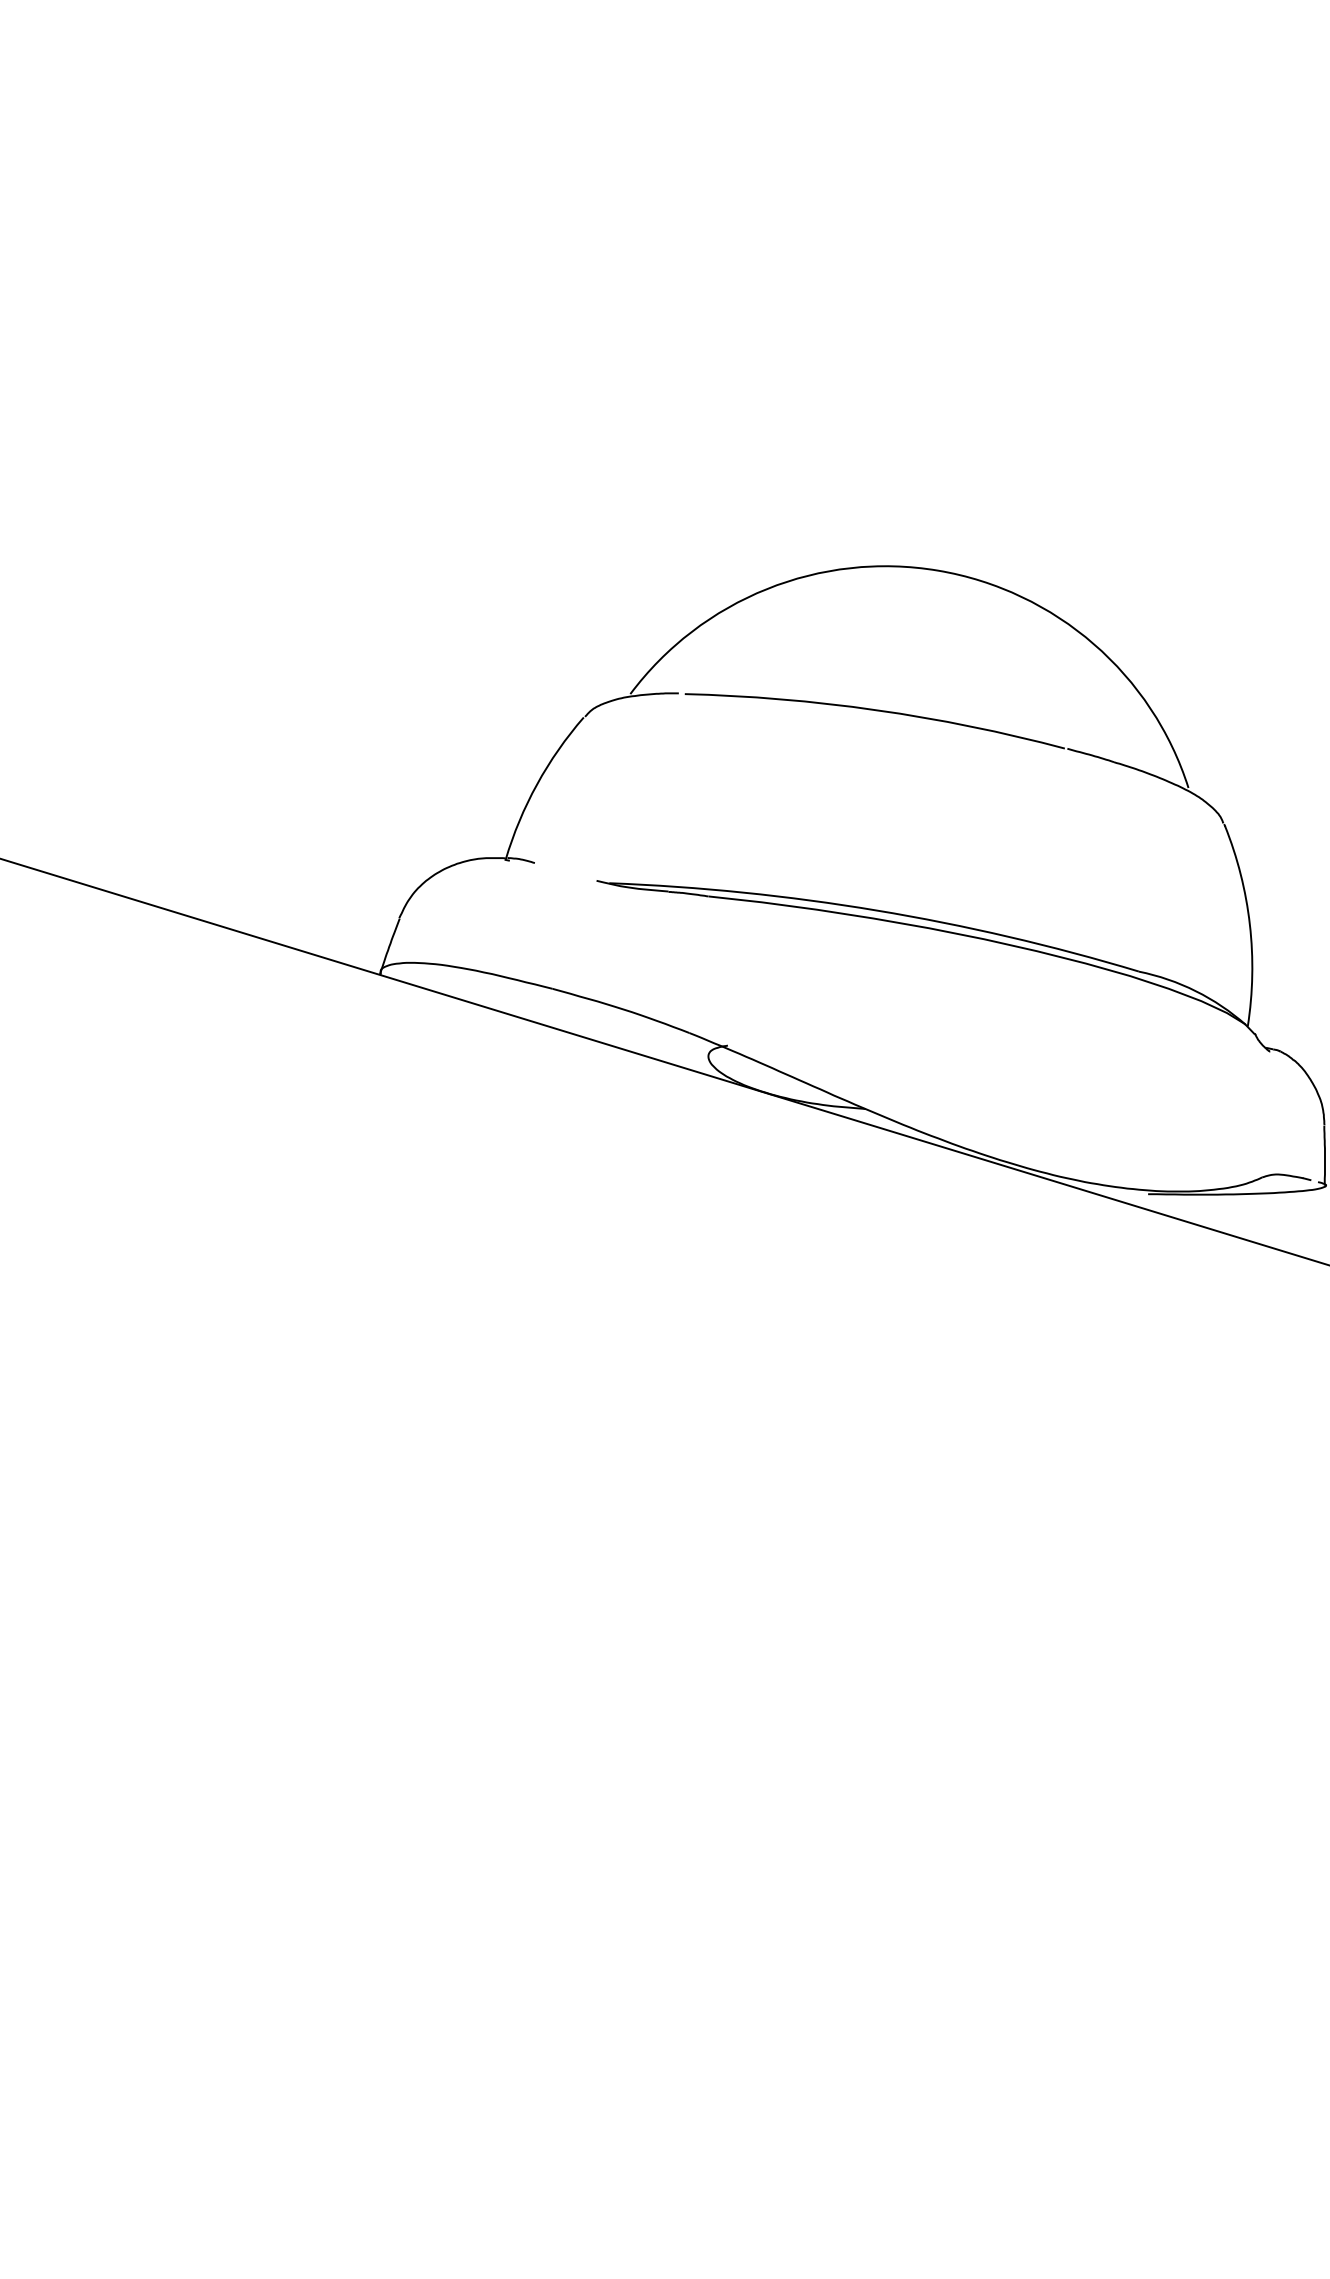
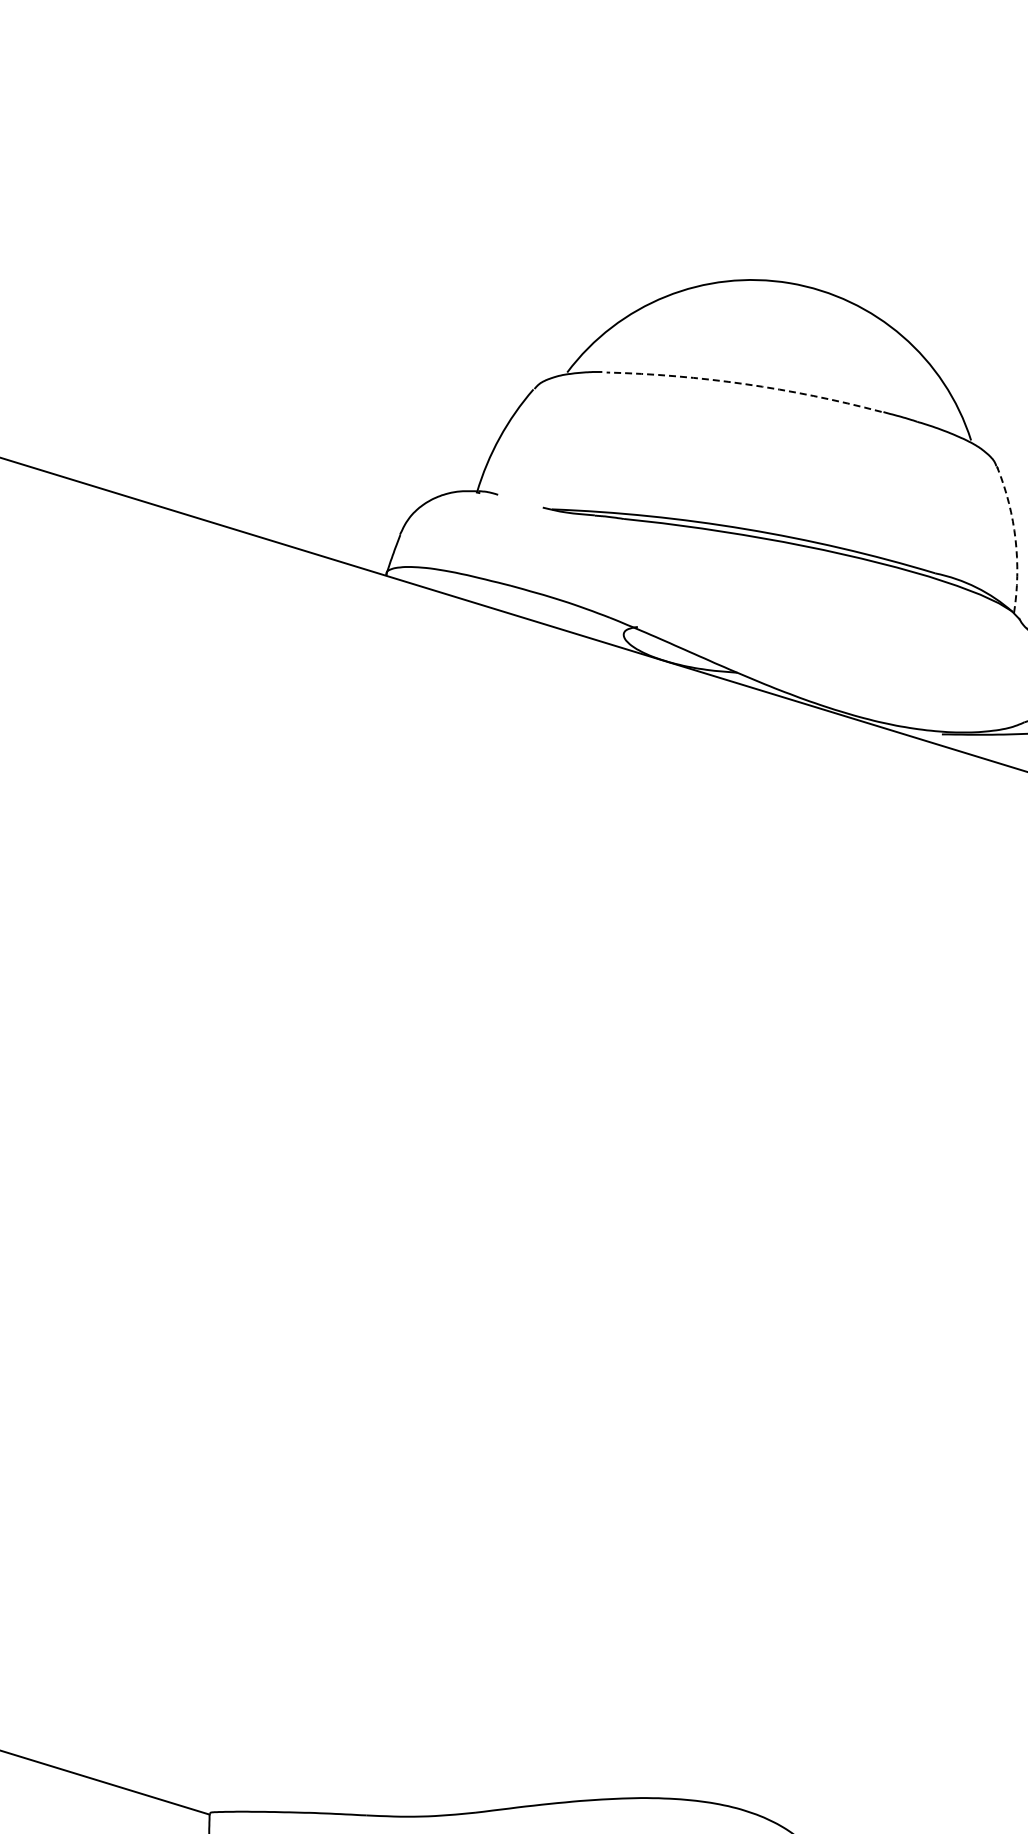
arc: (876, 710) -> (745, 384), solid -> dashed
arc: (1249, 924) -> (1015, 539), solid -> dashed

